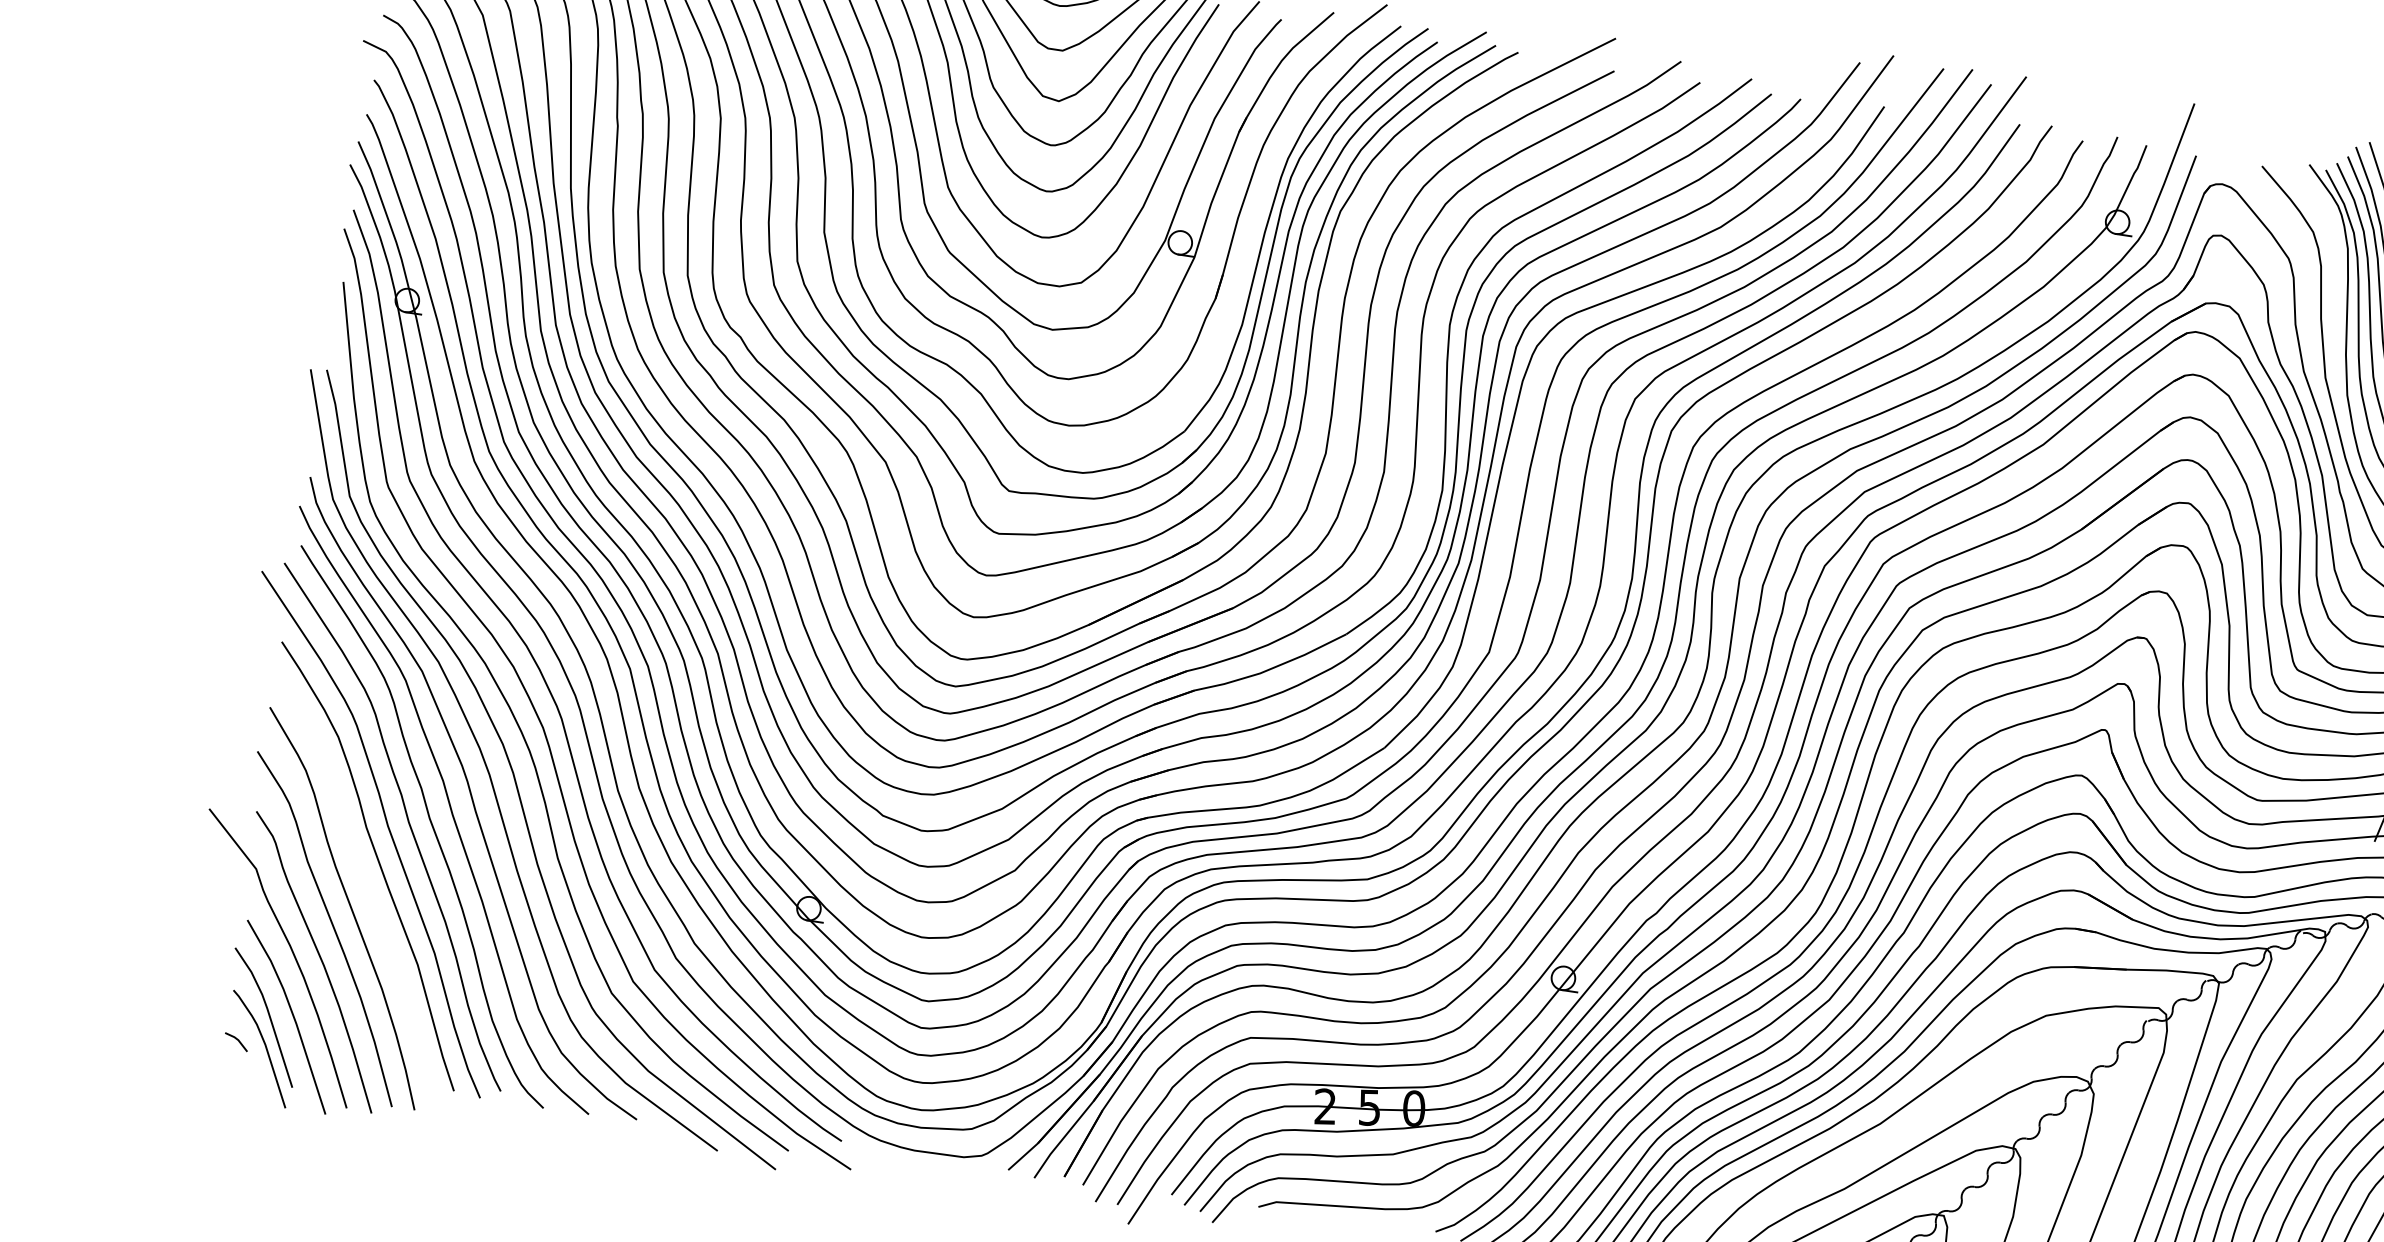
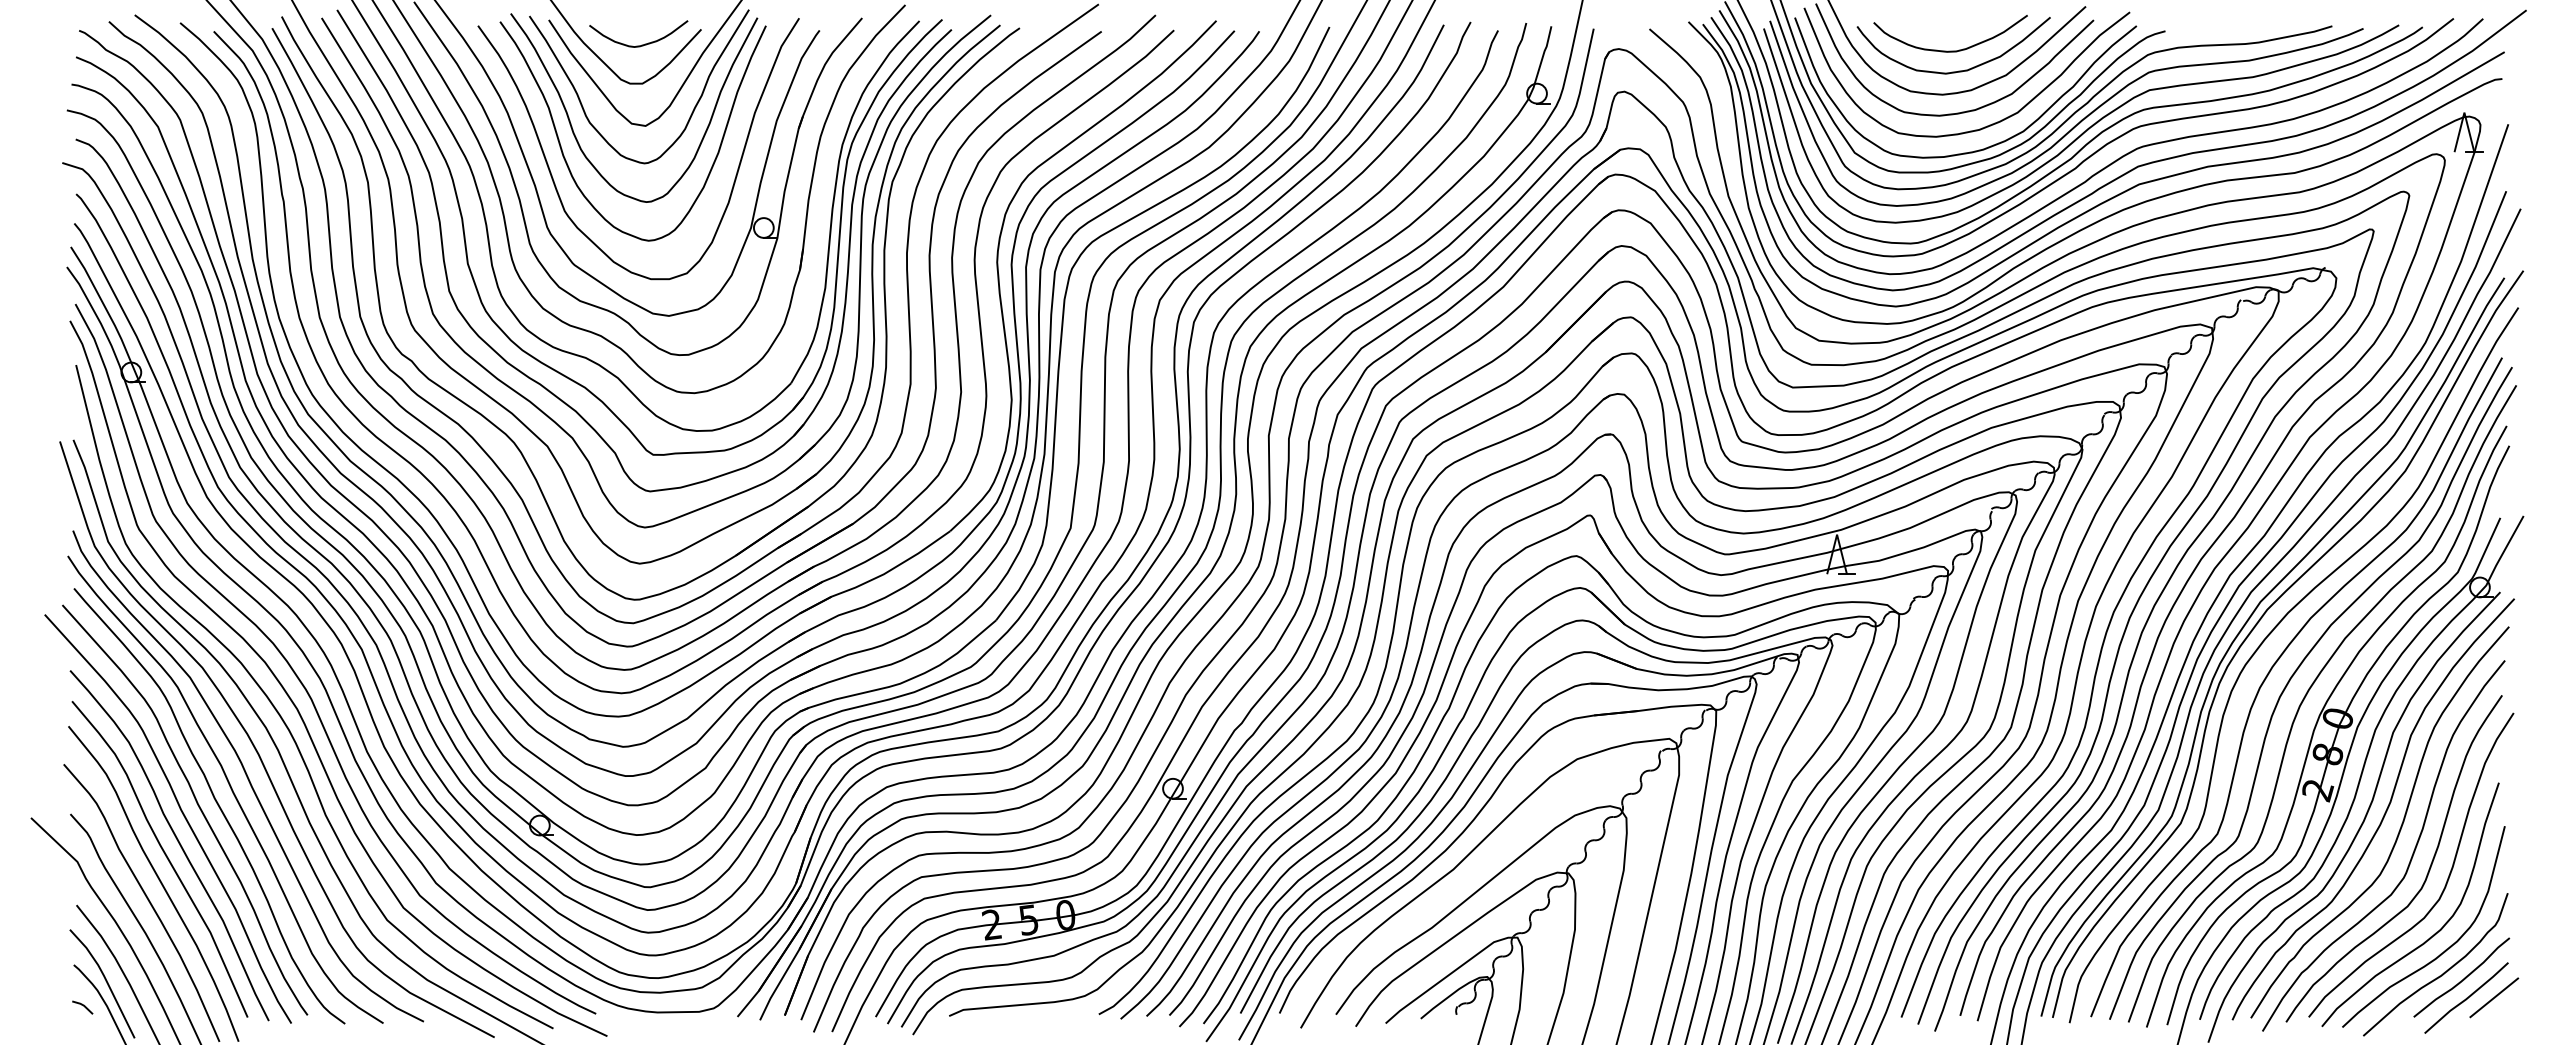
curve: (361, 878) -> (165, 856), added

